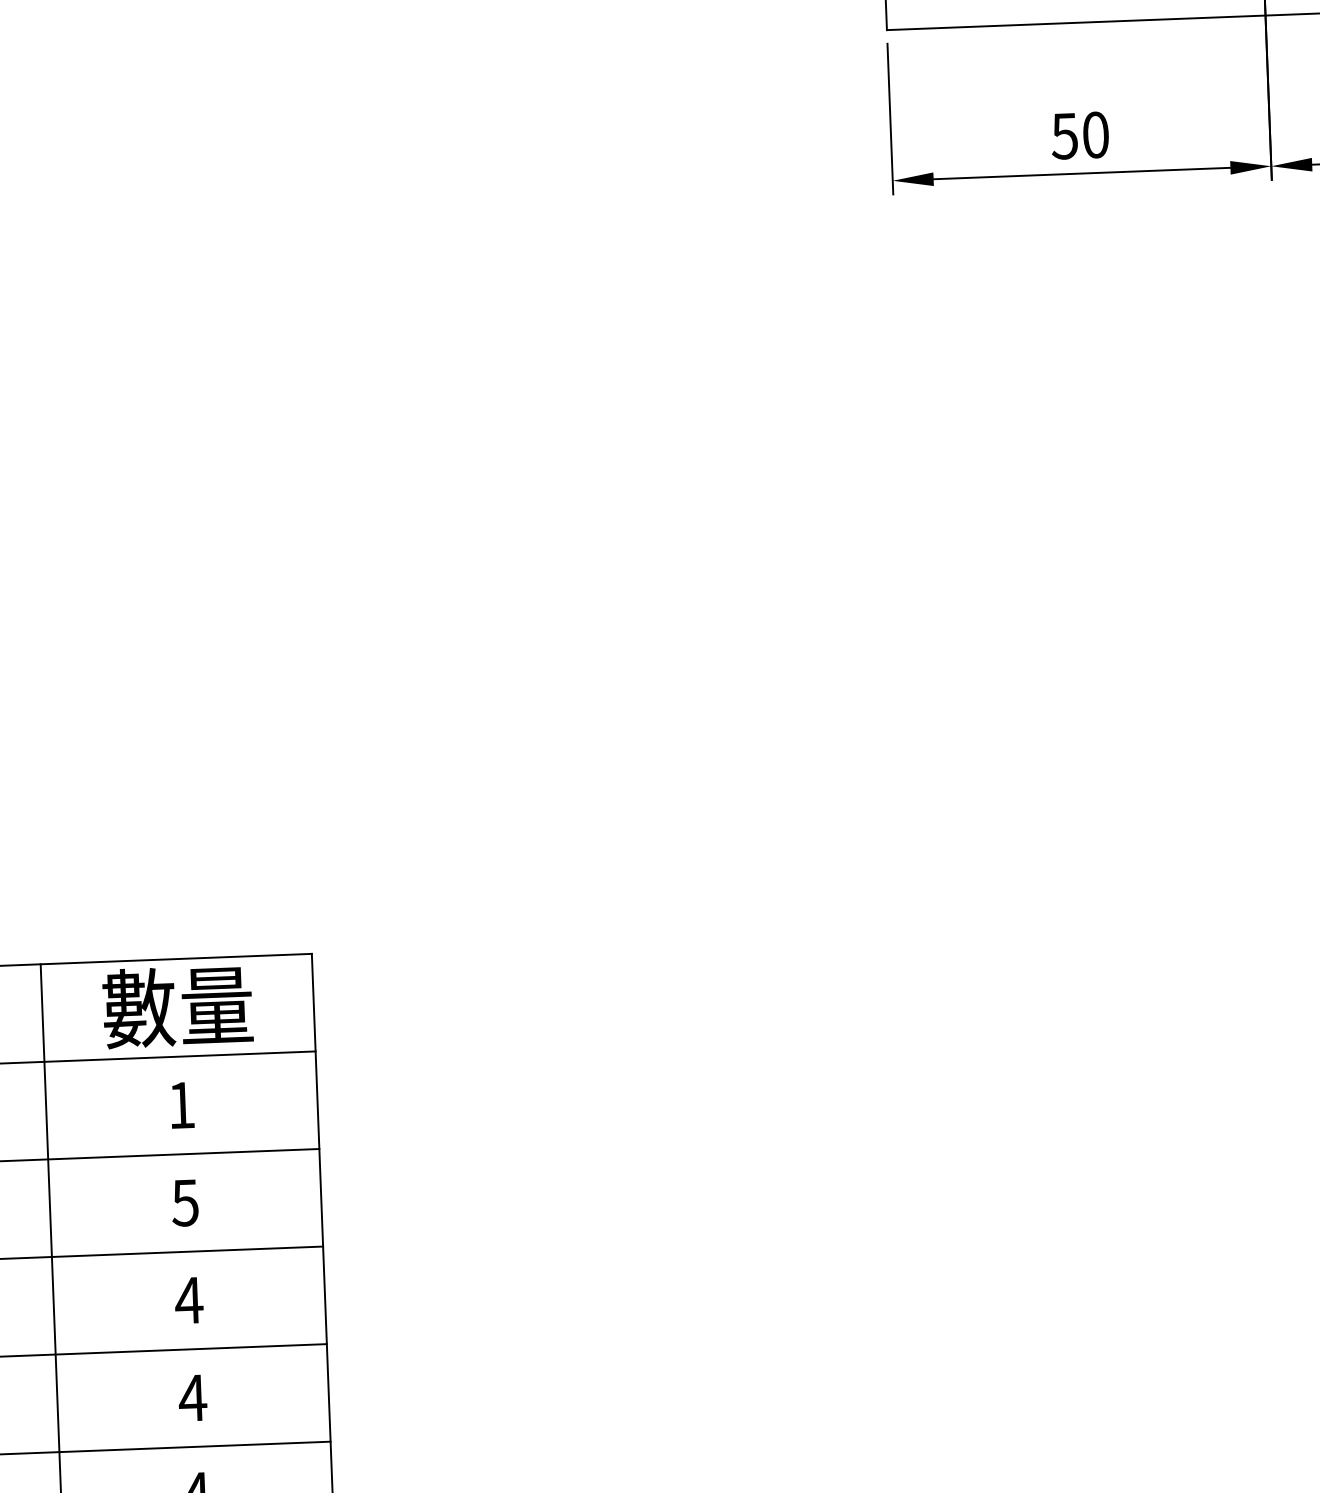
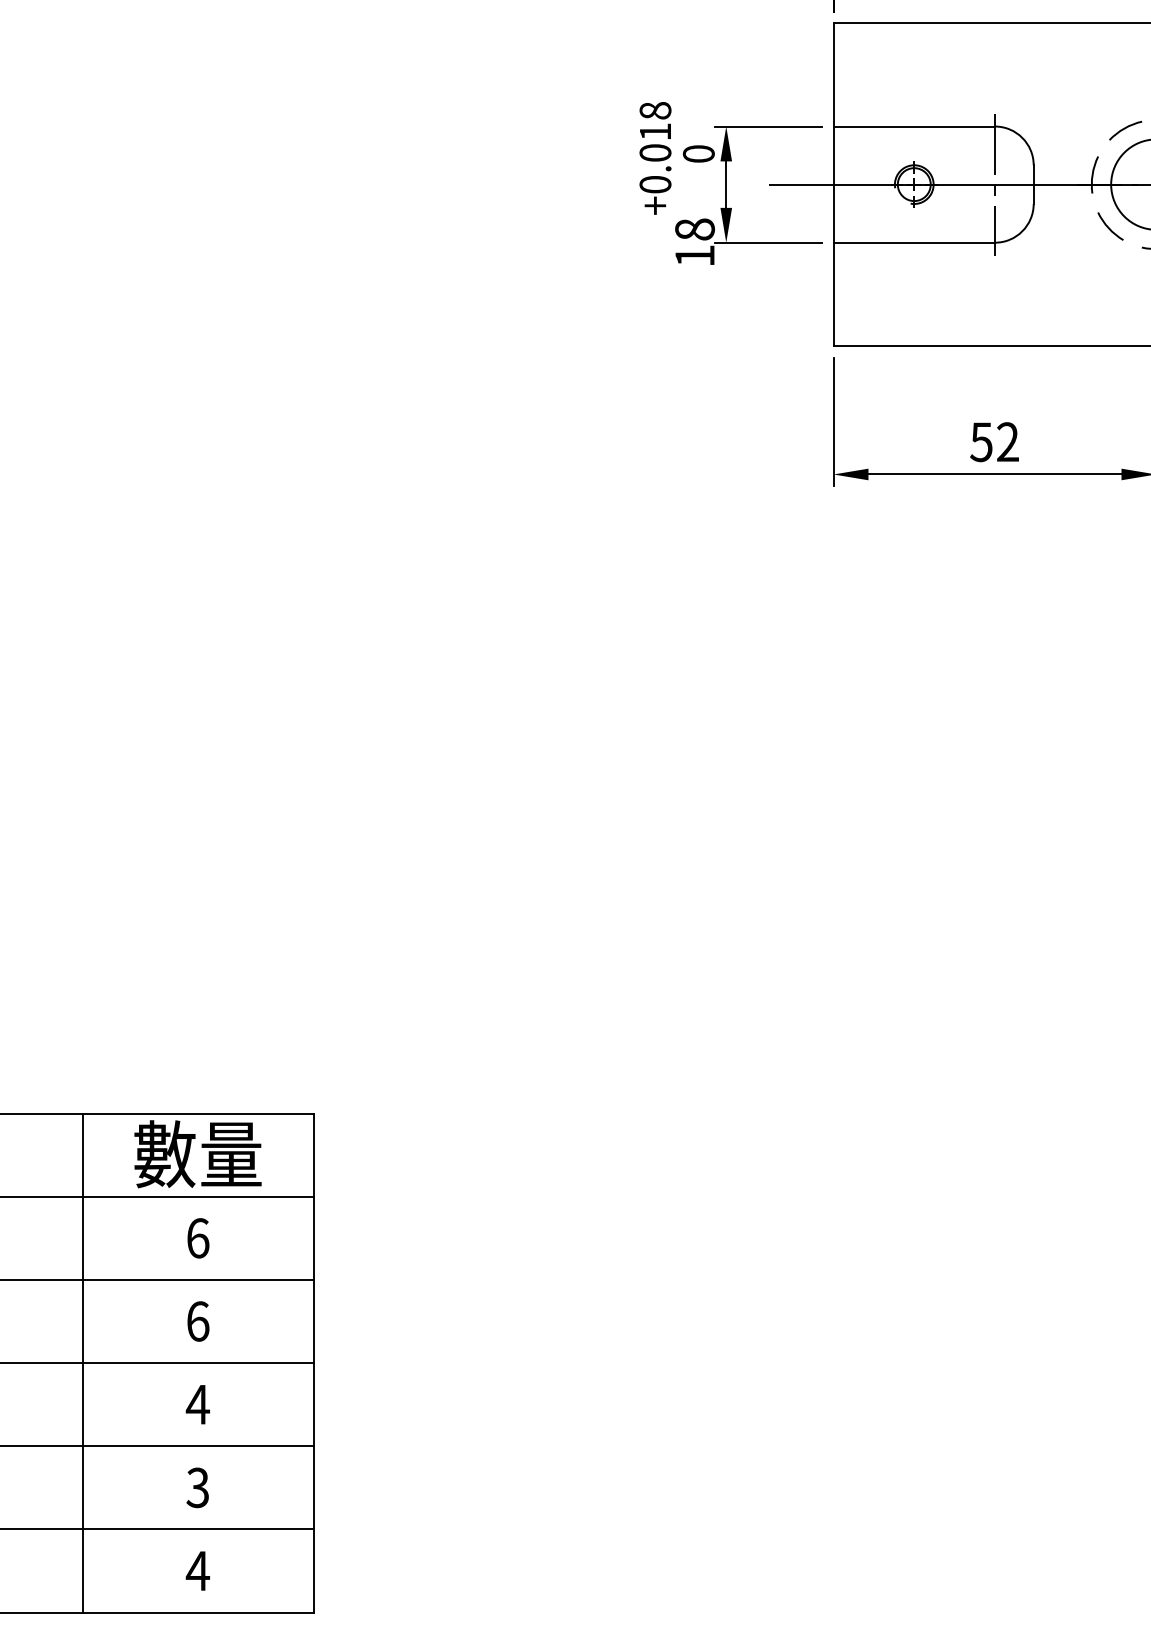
text: (1095, 135) -> (1007, 442), 50 -> 52
text: (182, 1105) -> (198, 1238), 1 -> 6
text: (184, 1202) -> (197, 1321), 5 -> 6
text: (192, 1397) -> (197, 1487), 4 -> 3

